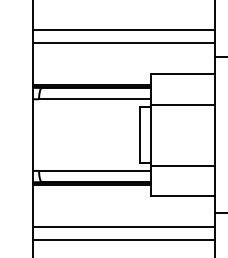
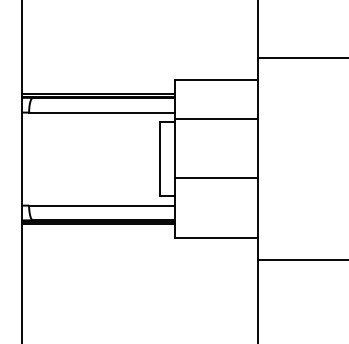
line: (124, 29) -> (139, 22), removed
line: (124, 43) -> (139, 39), removed
line: (183, 165) -> (216, 177), moved
line: (124, 226) -> (139, 278), removed
line: (124, 240) -> (139, 295), removed

